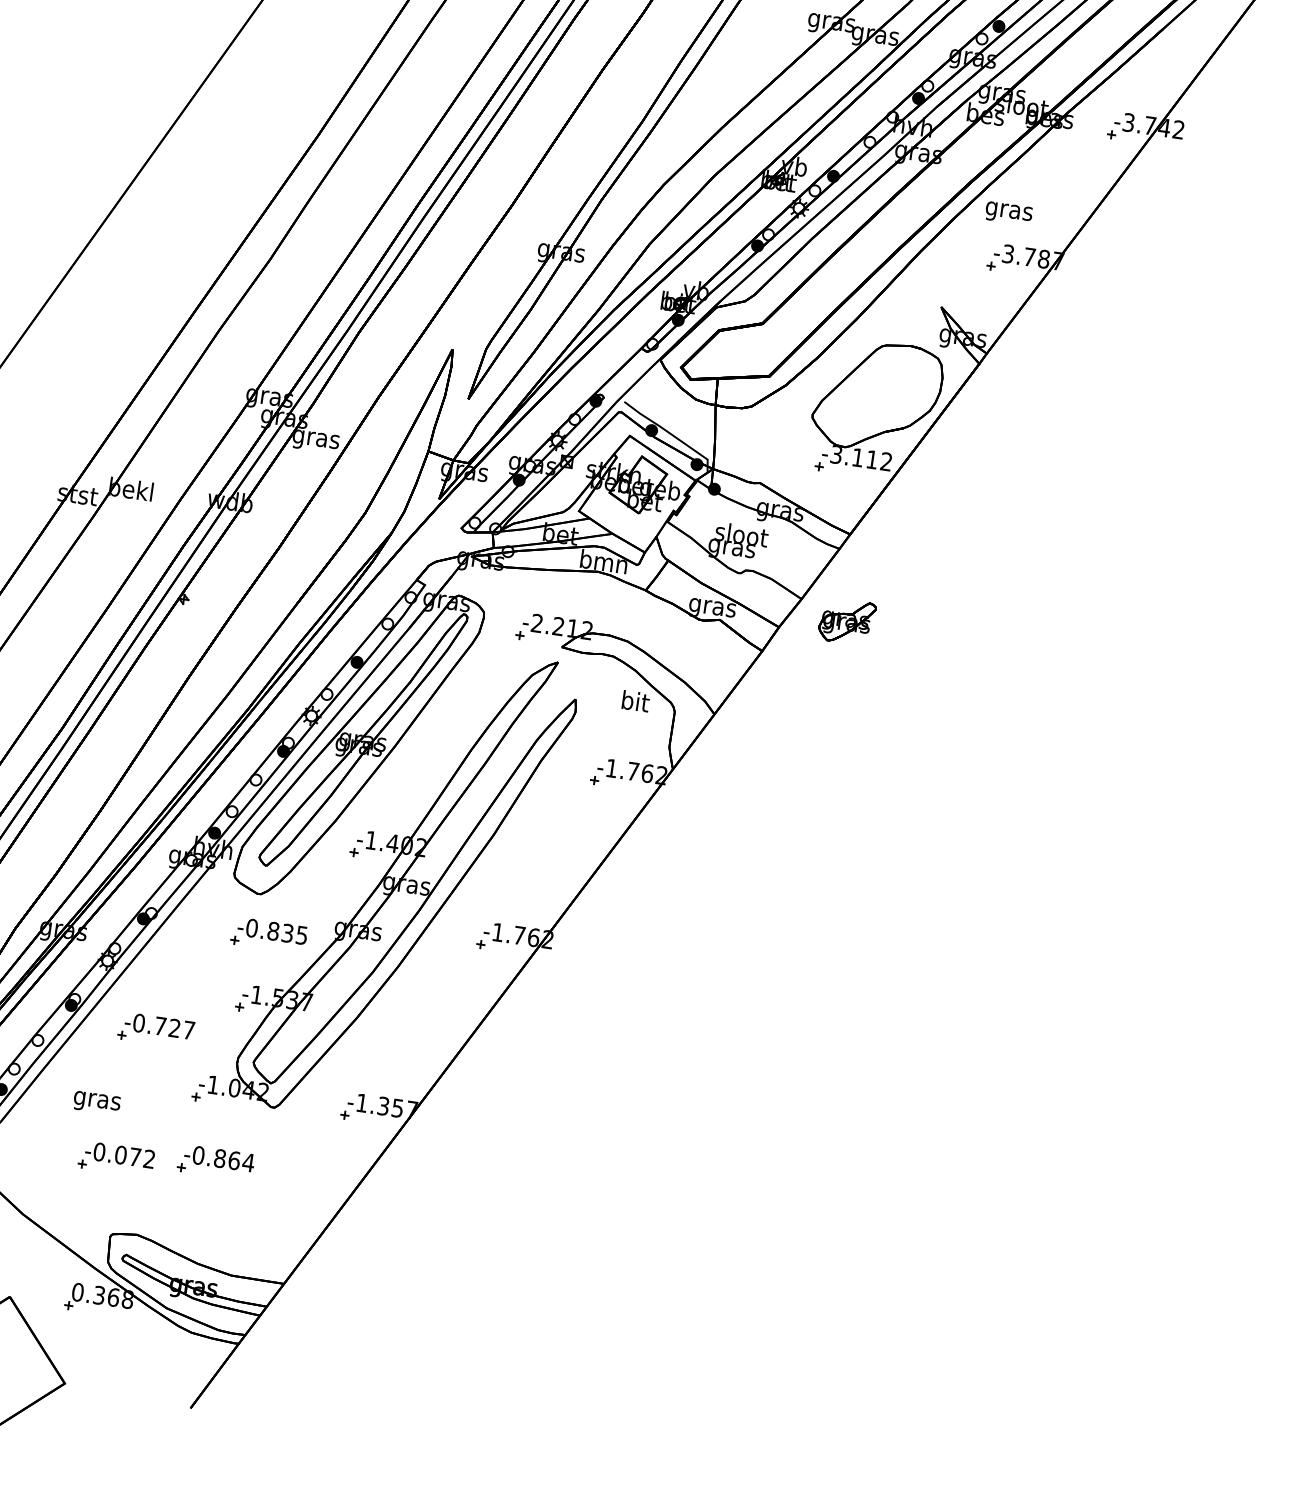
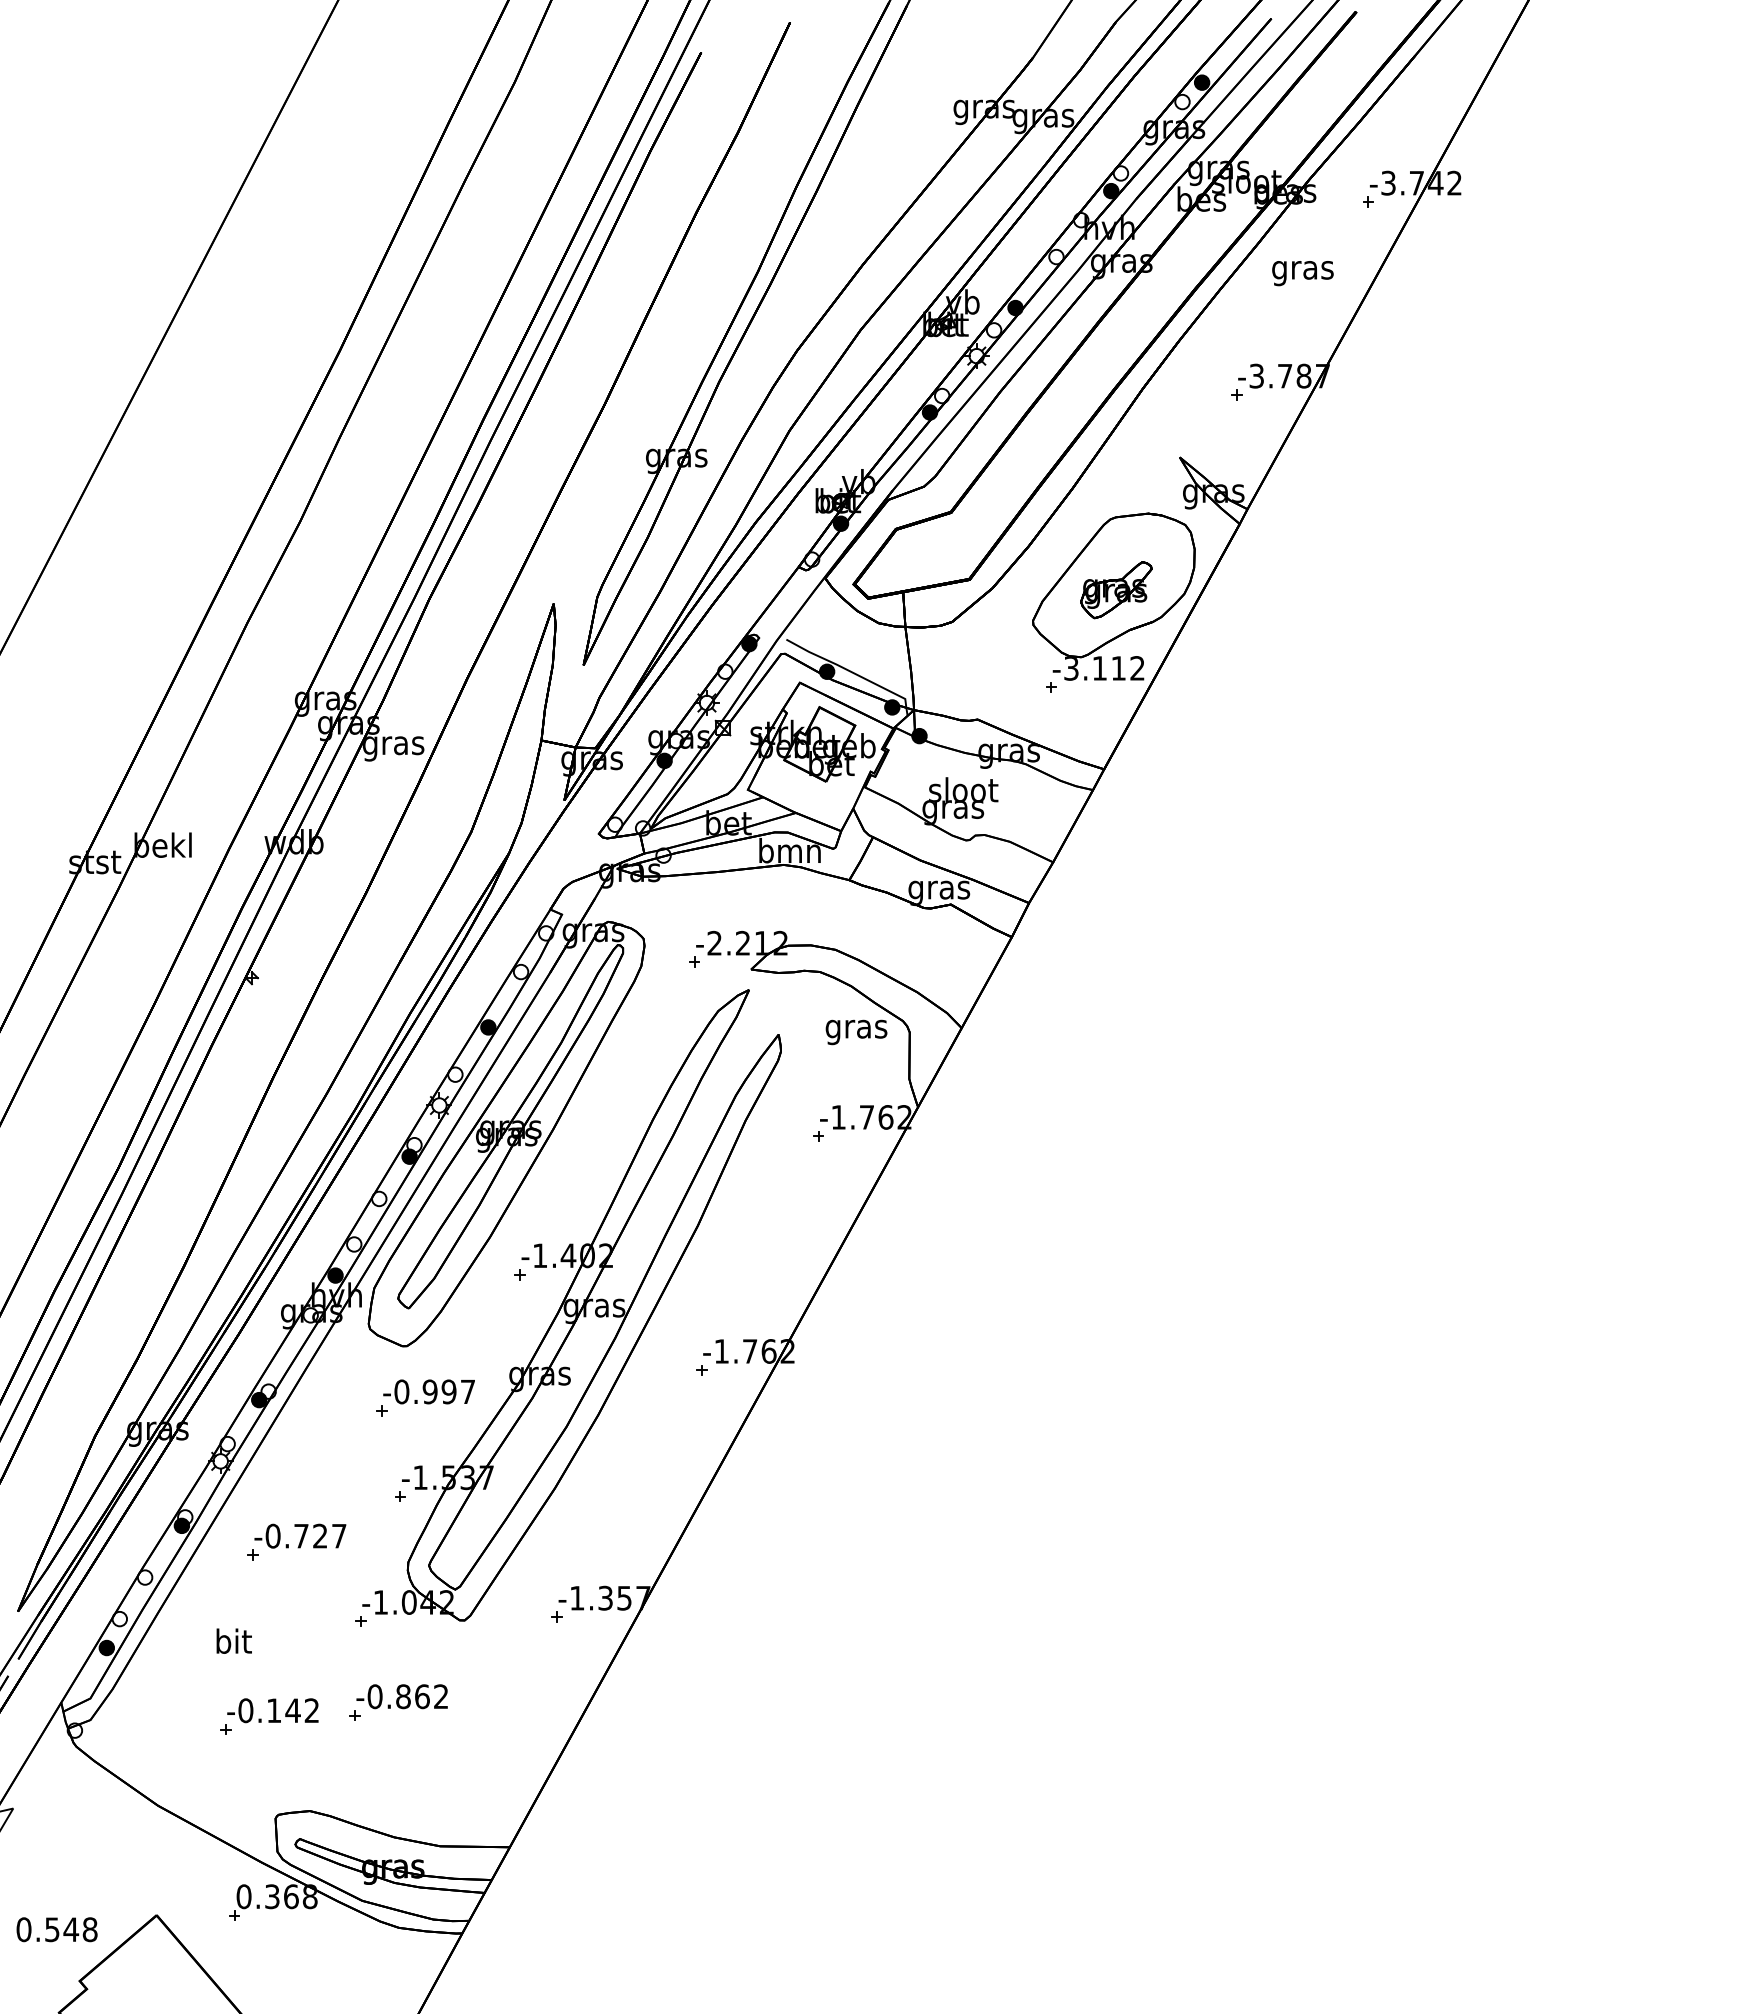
text: (1008, 213) -> (1302, 273), moved
part: (847, 622) -> (1116, 590), moved
text: (634, 703) -> (856, 1029), bit -> gras
text: (287, 932) -> (448, 1391), -0.835 -> -0.997
text: (97, 1100) -> (233, 1644), gras -> bit
text: (127, 1155) -> (283, 1710), -0.072 -> -0.142
text: (248, 1162) -> (441, 1696), -0.864 -> -0.862

